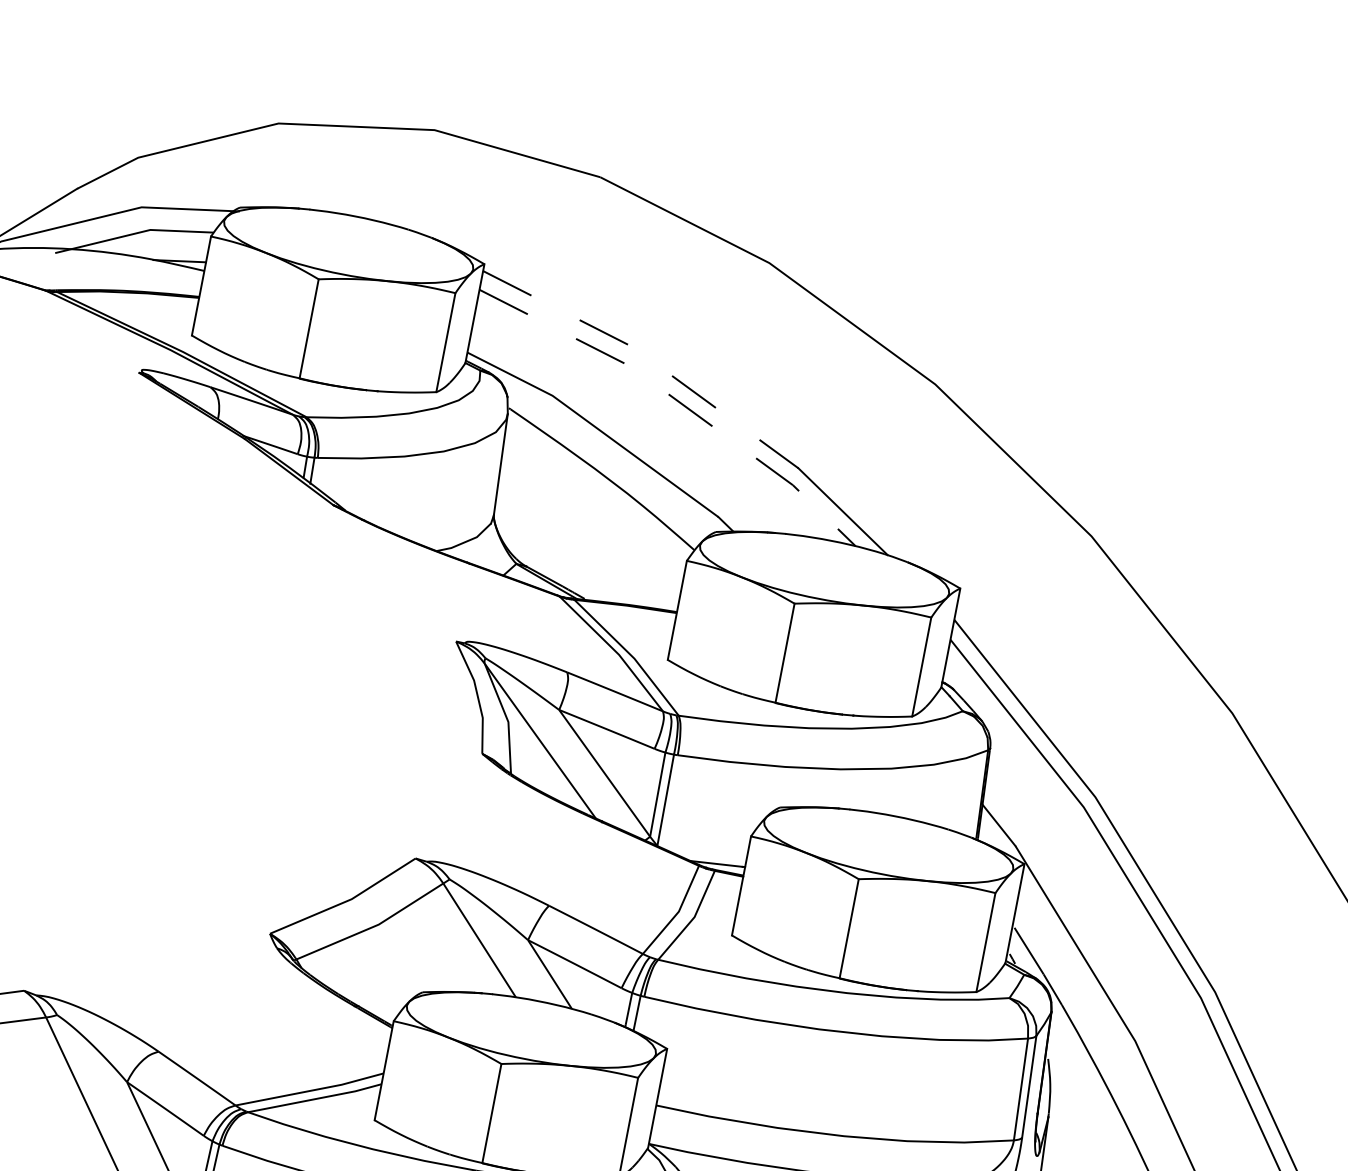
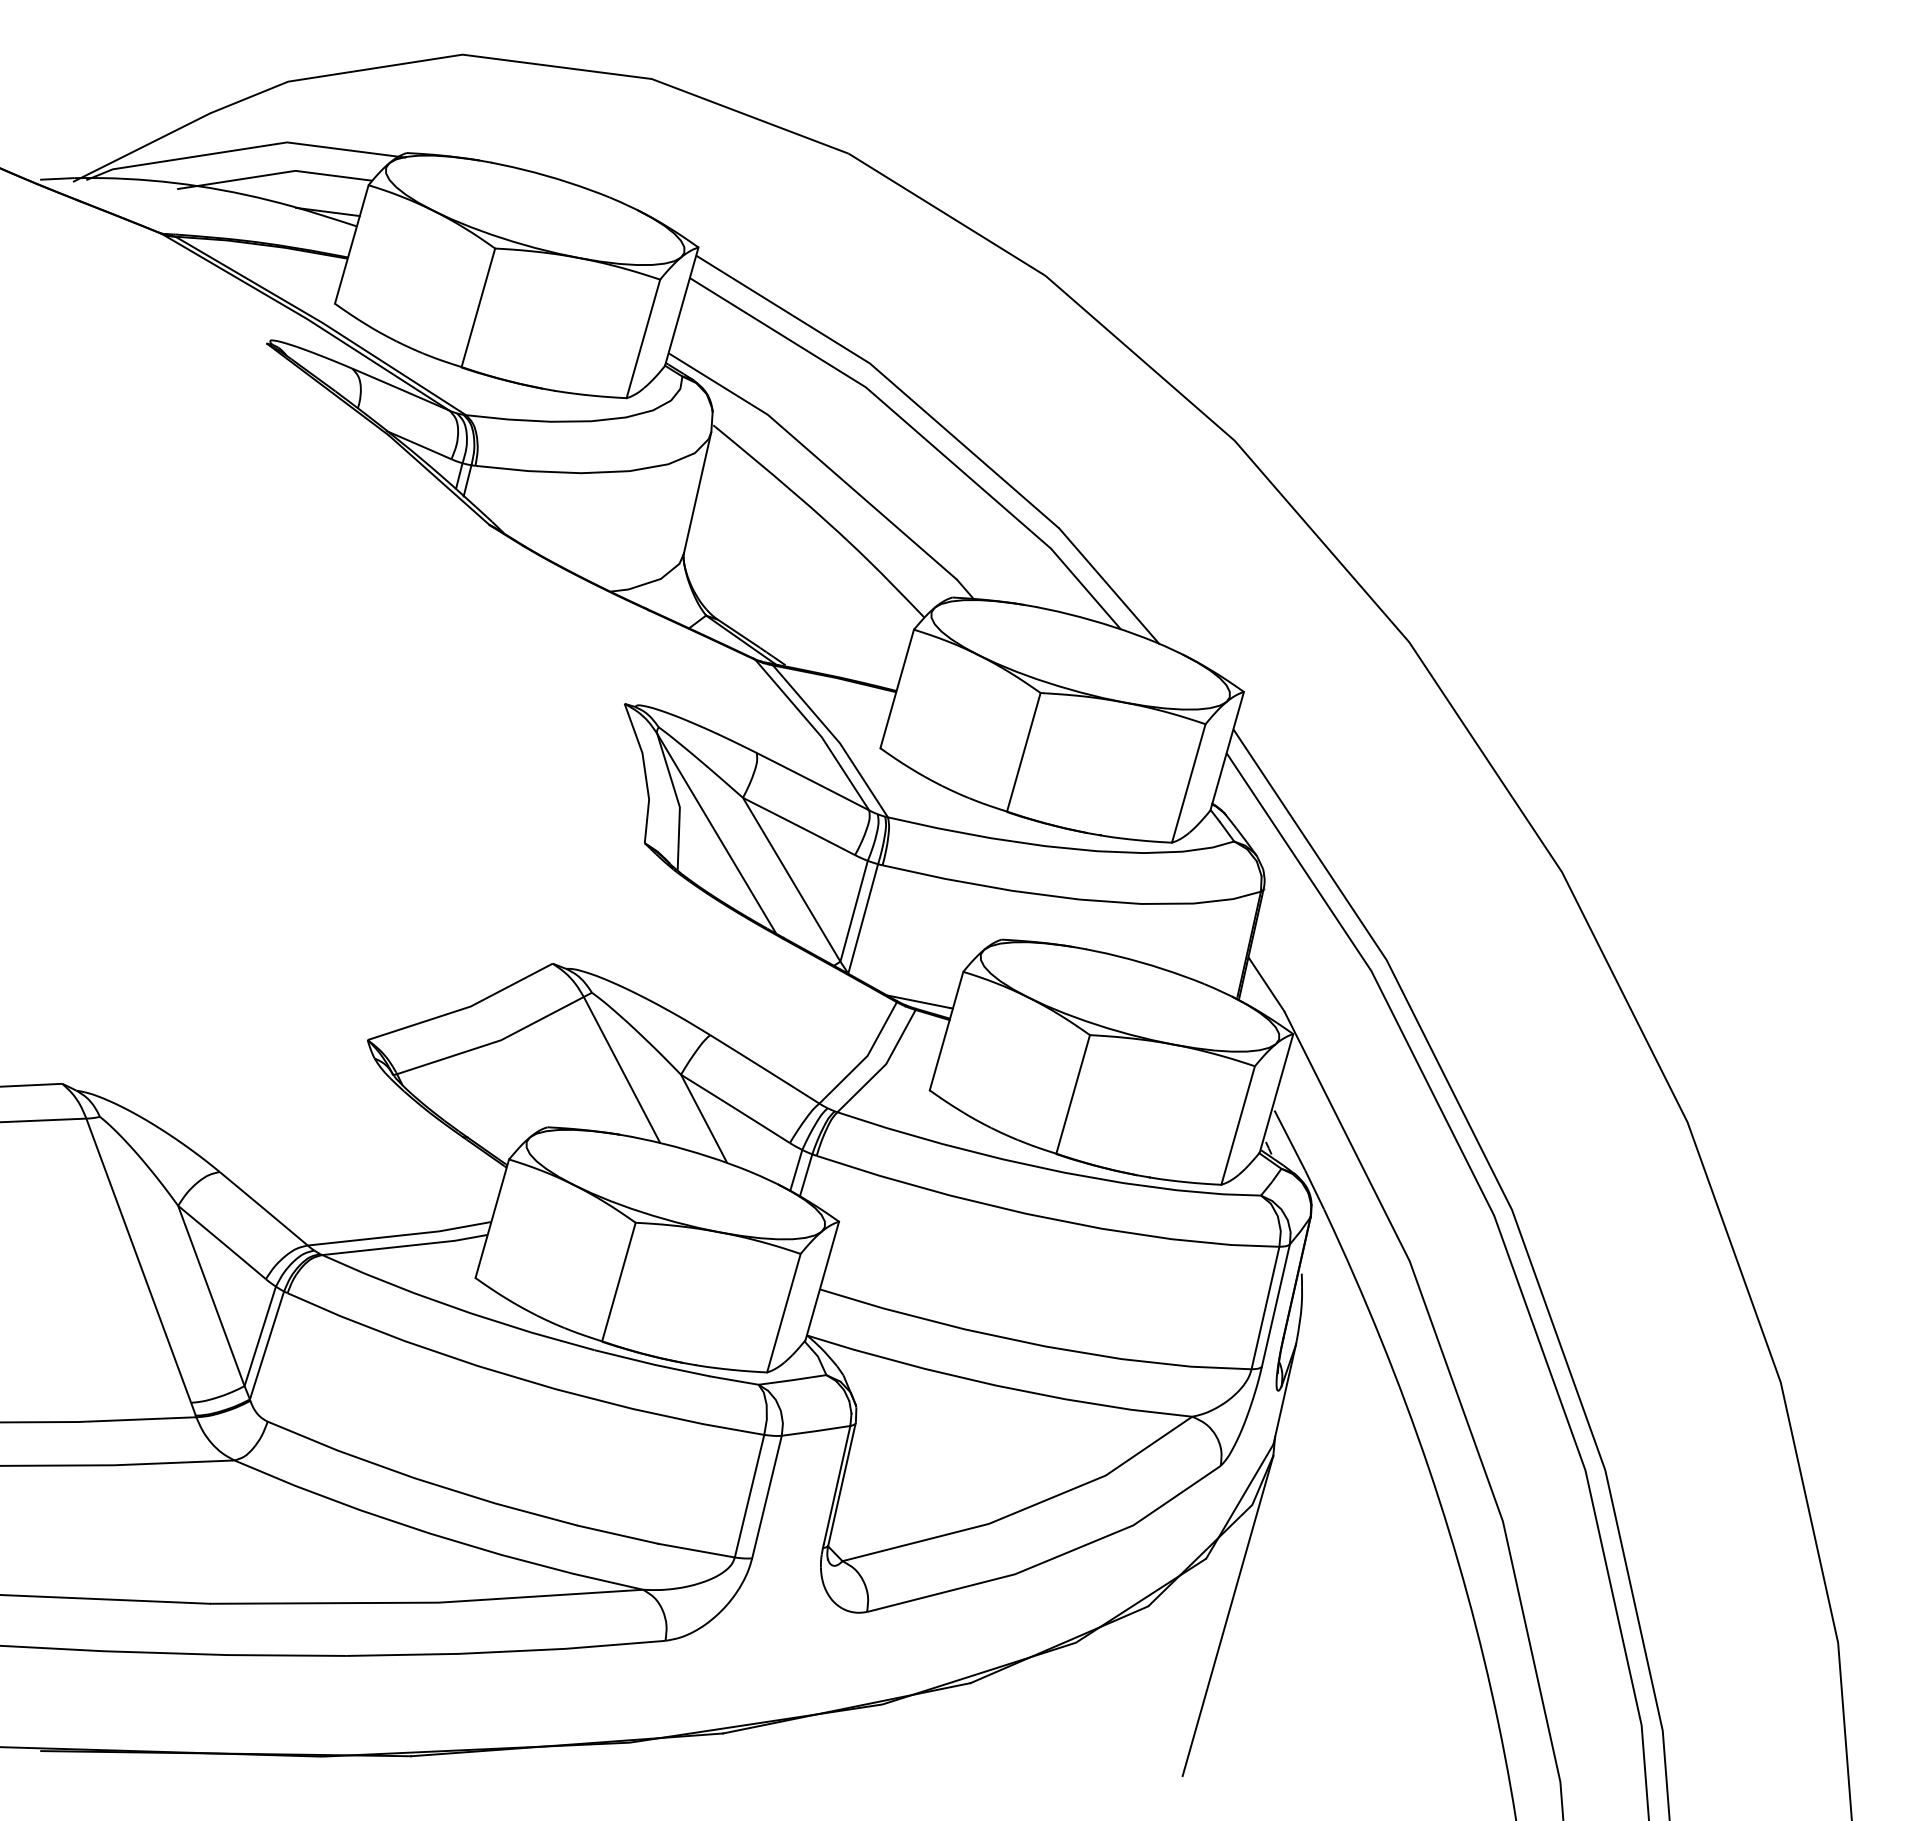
line: (647, 357) -> (887, 378), dashed -> solid
line: (678, 402) -> (920, 435), dashed -> solid

